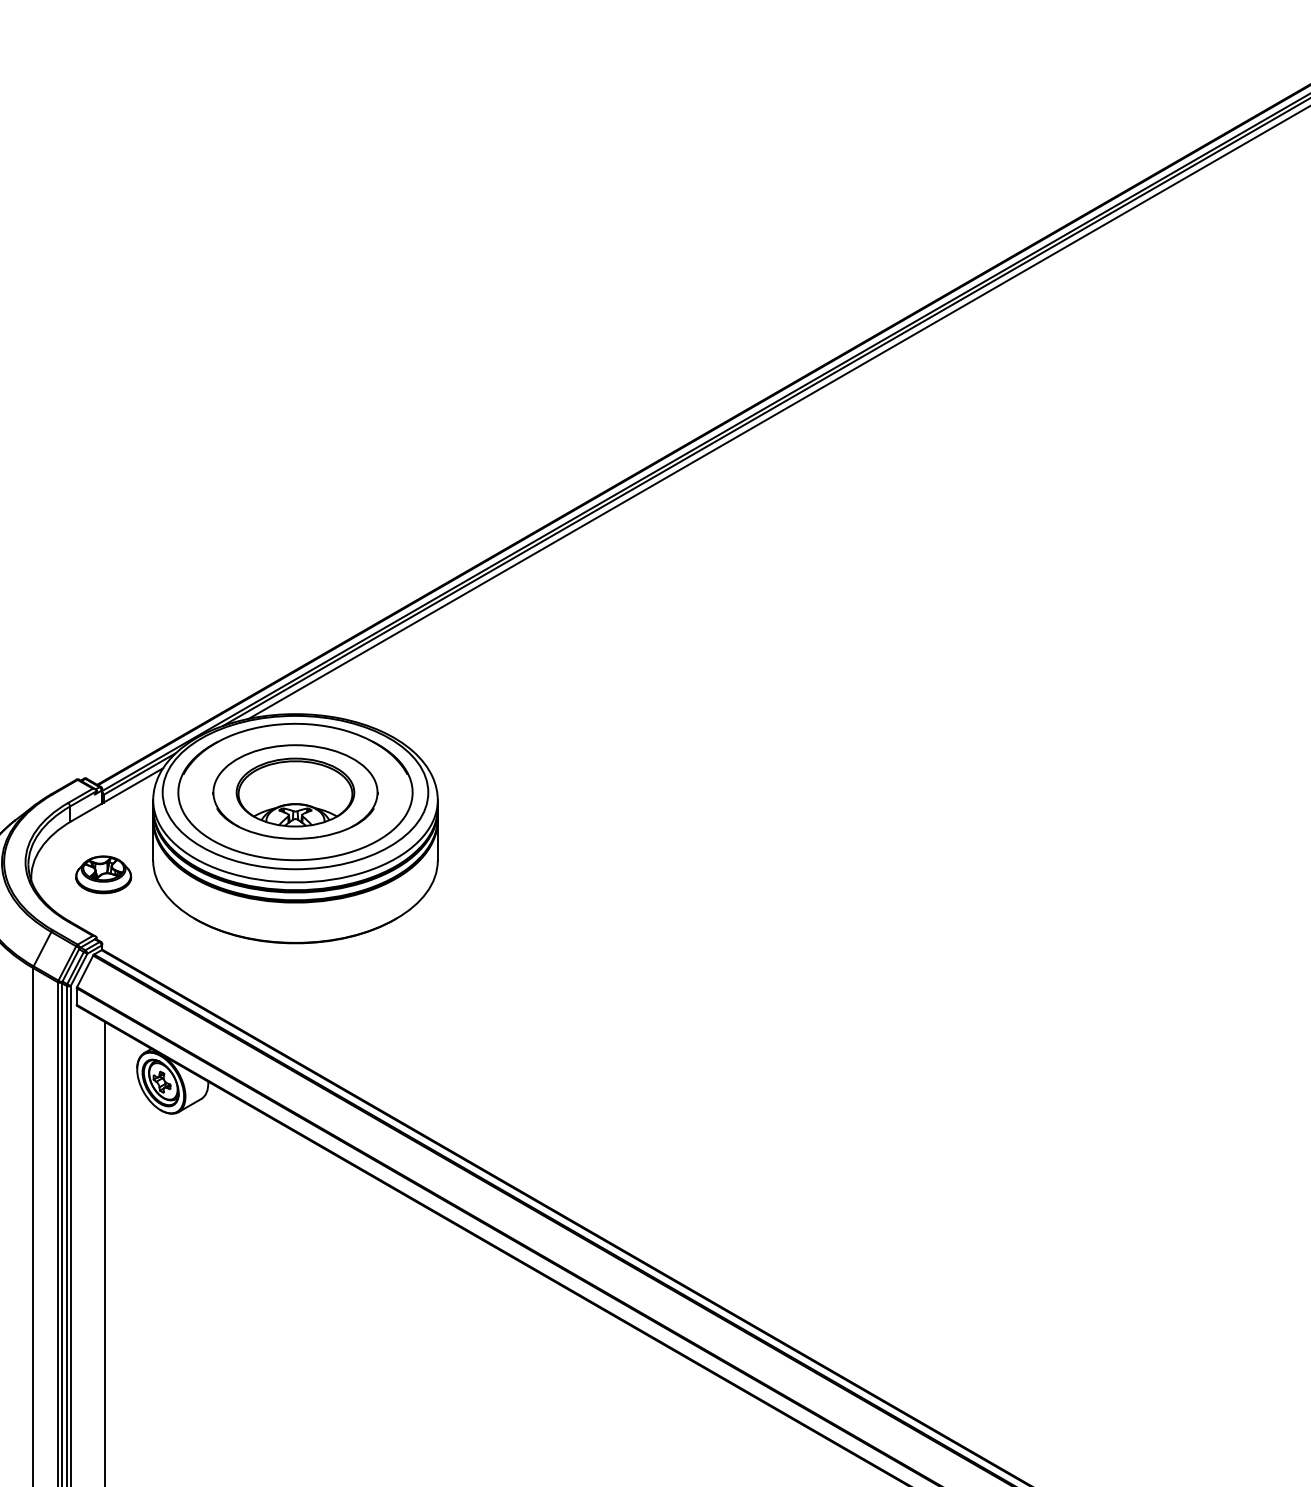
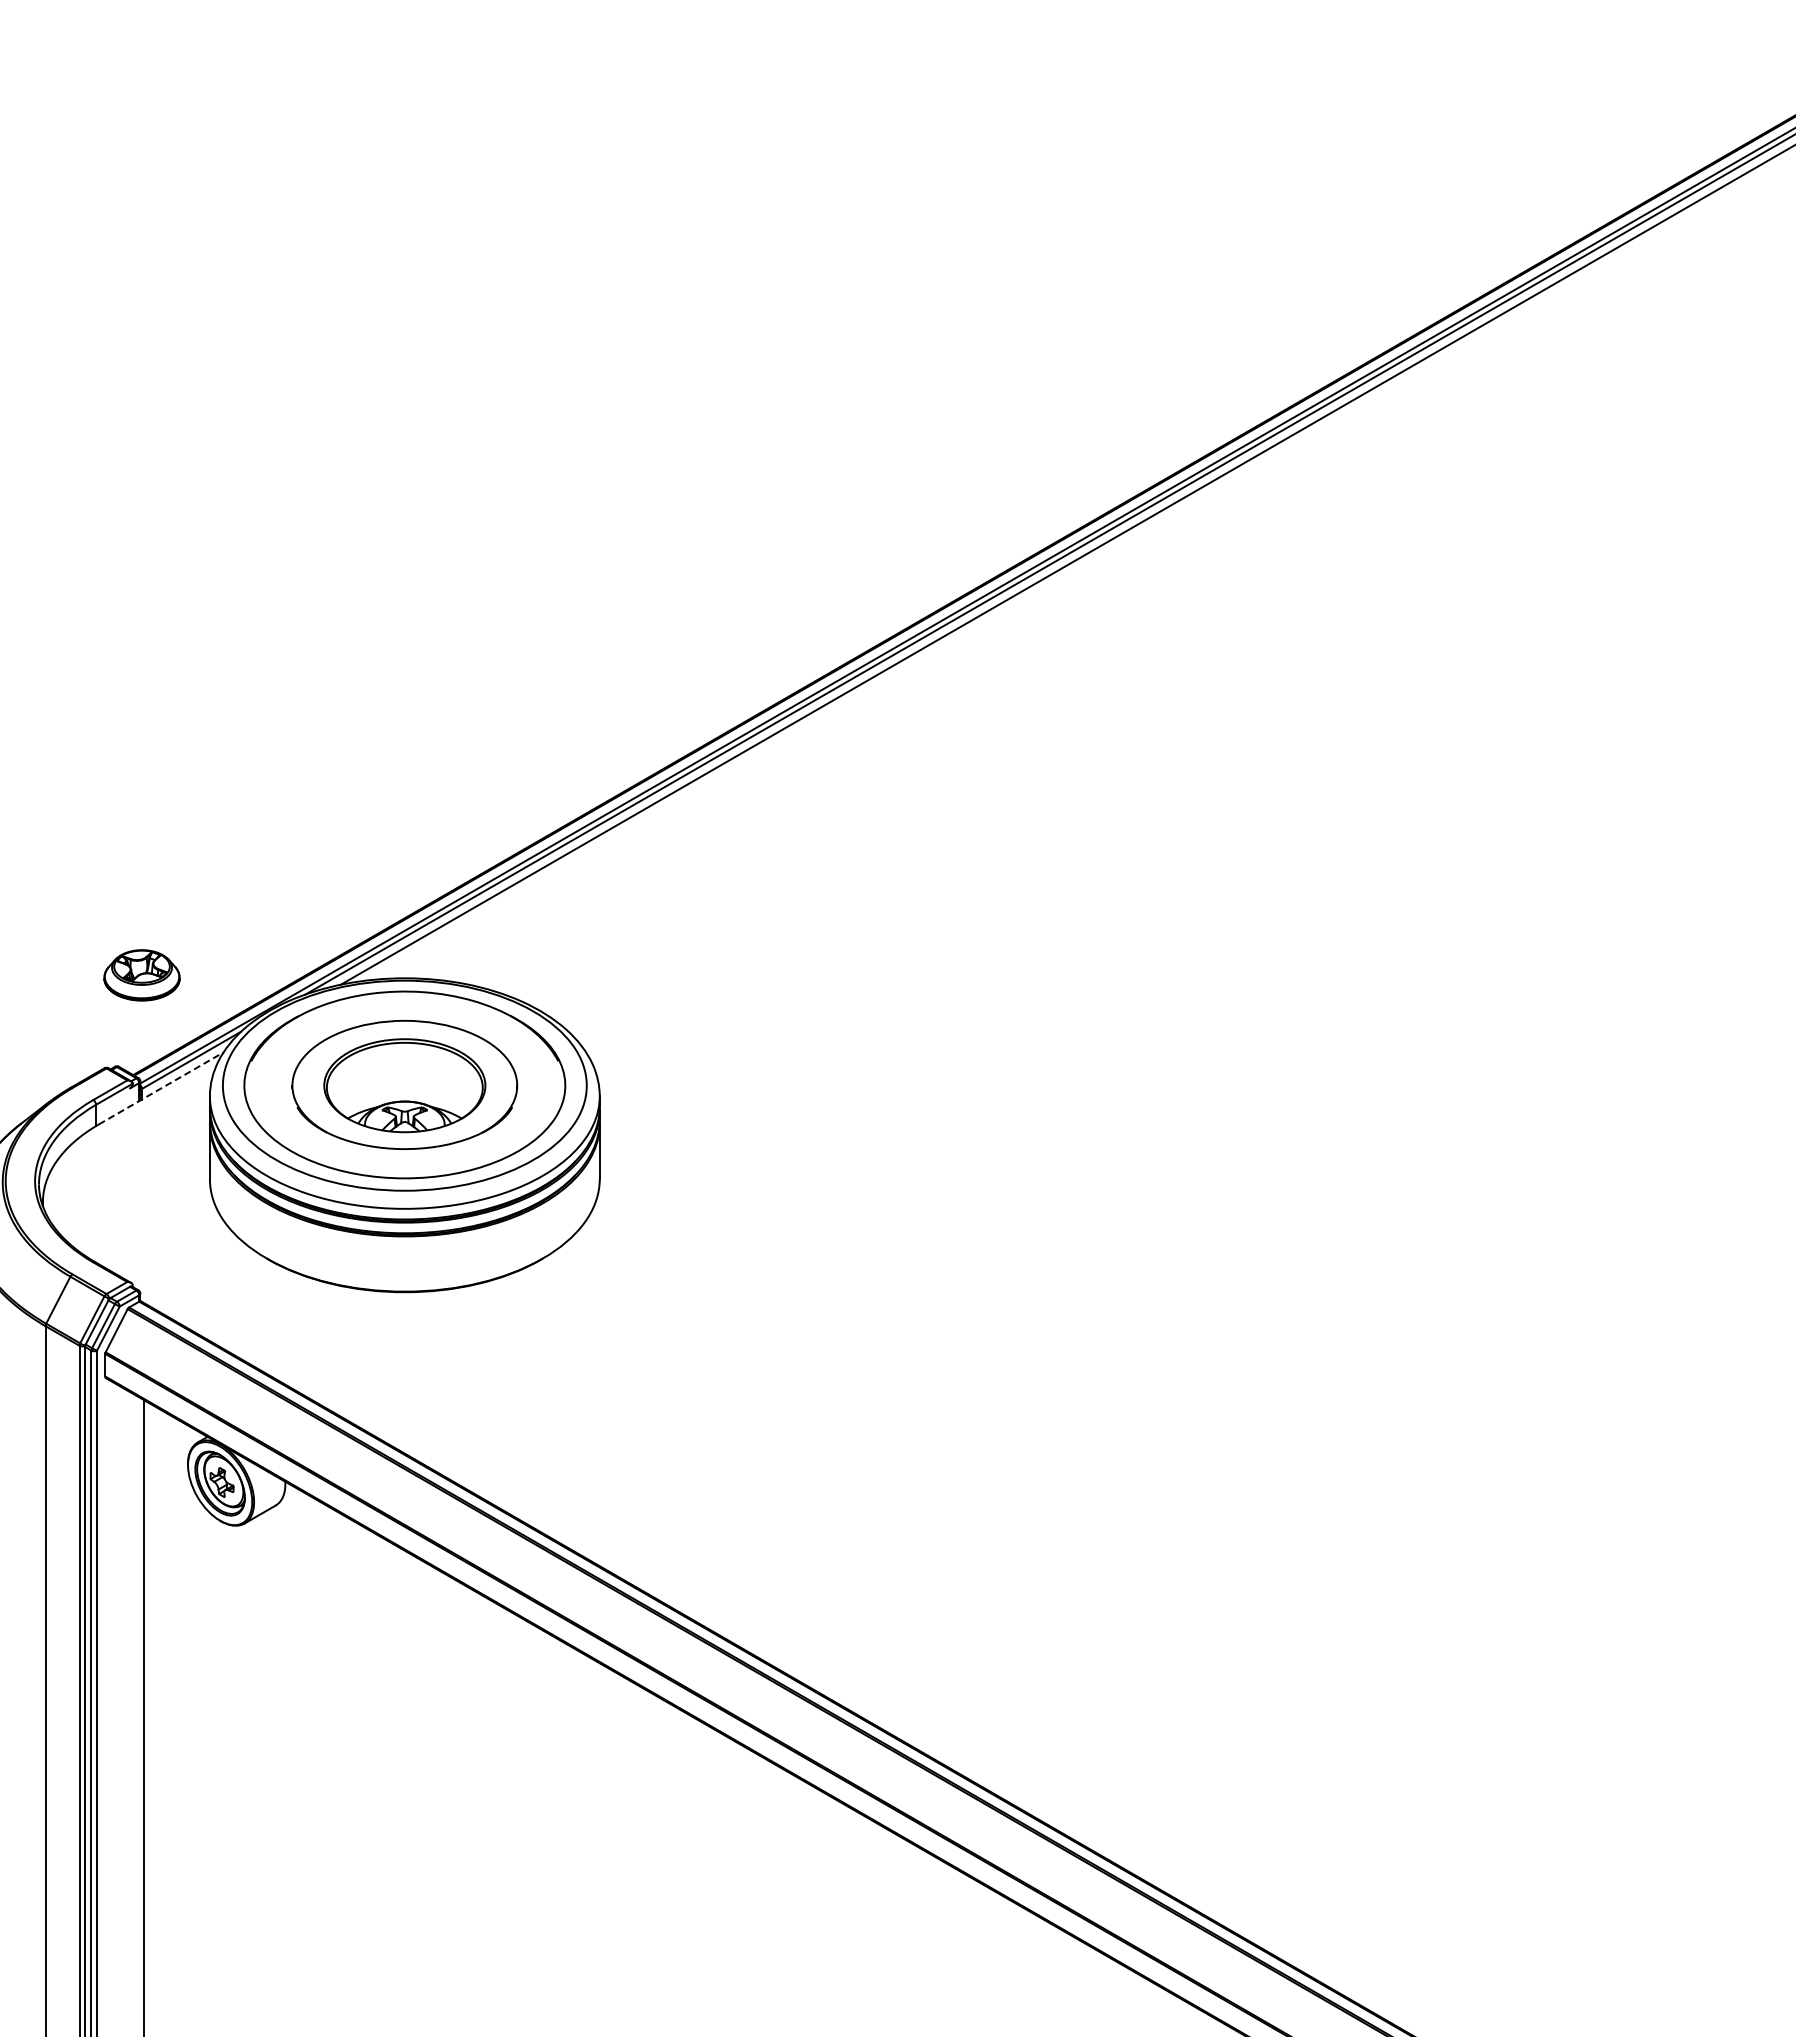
line: (117, 794) -> (161, 1088), solid -> dashed
part: (103, 874) -> (141, 975), moved

